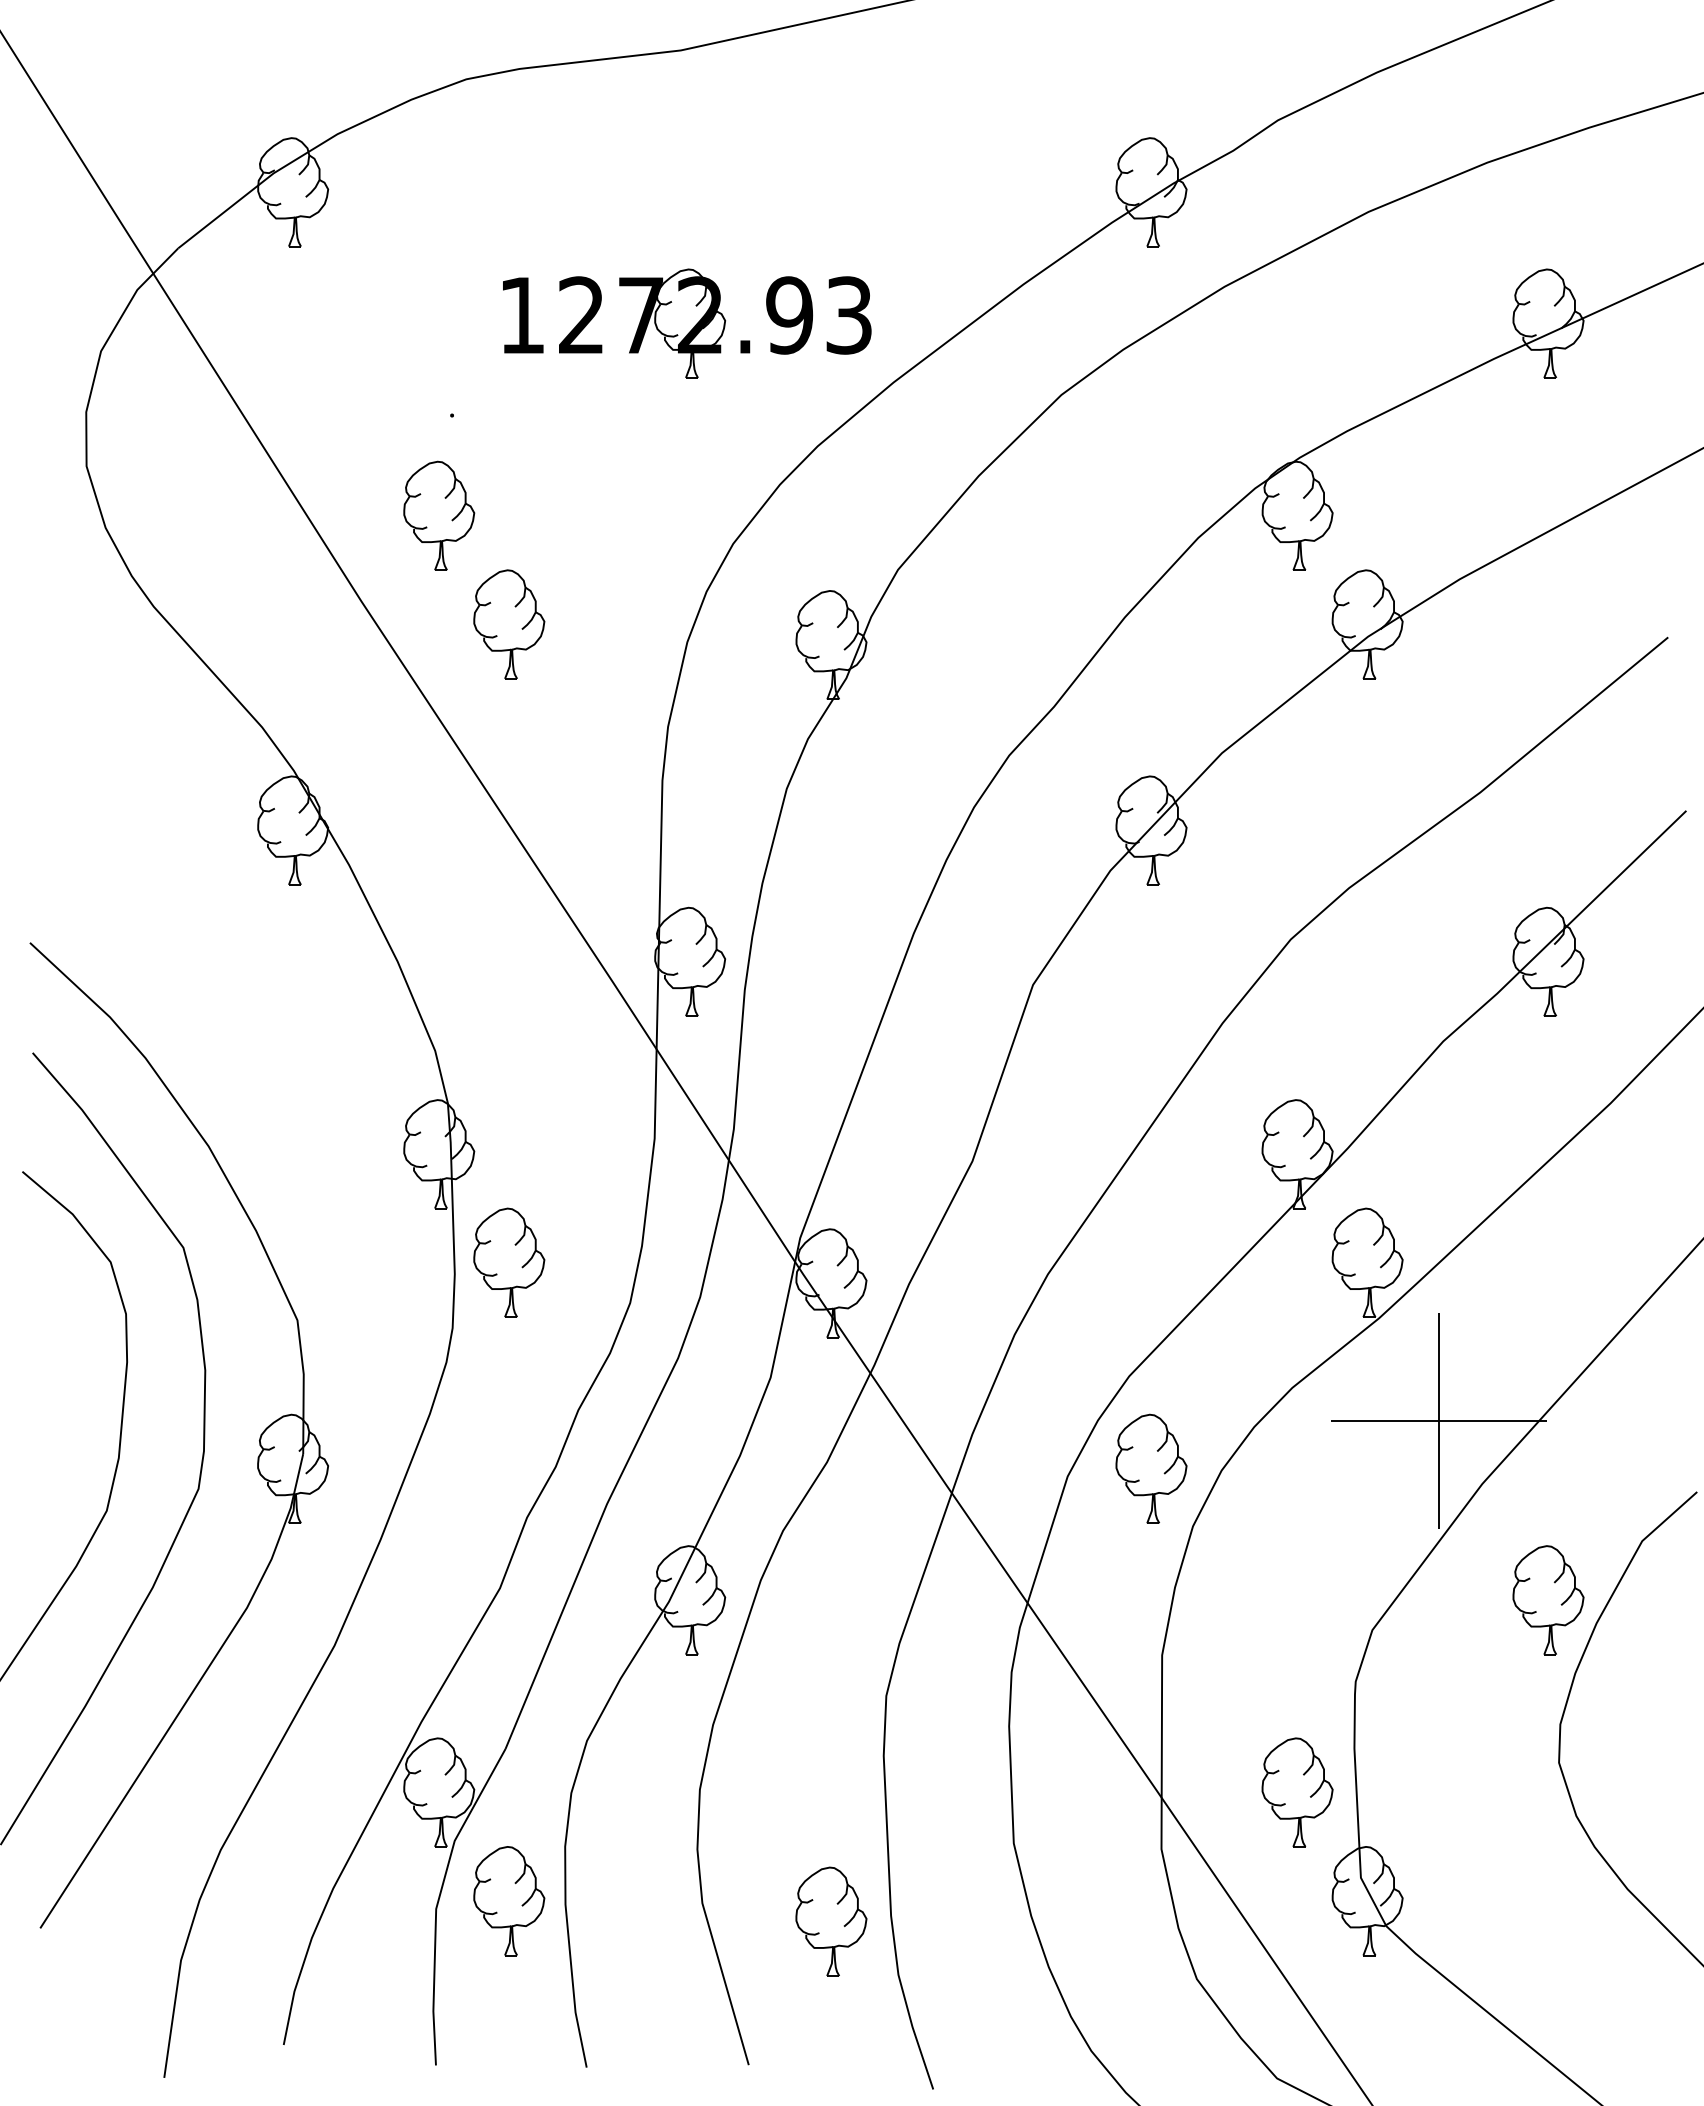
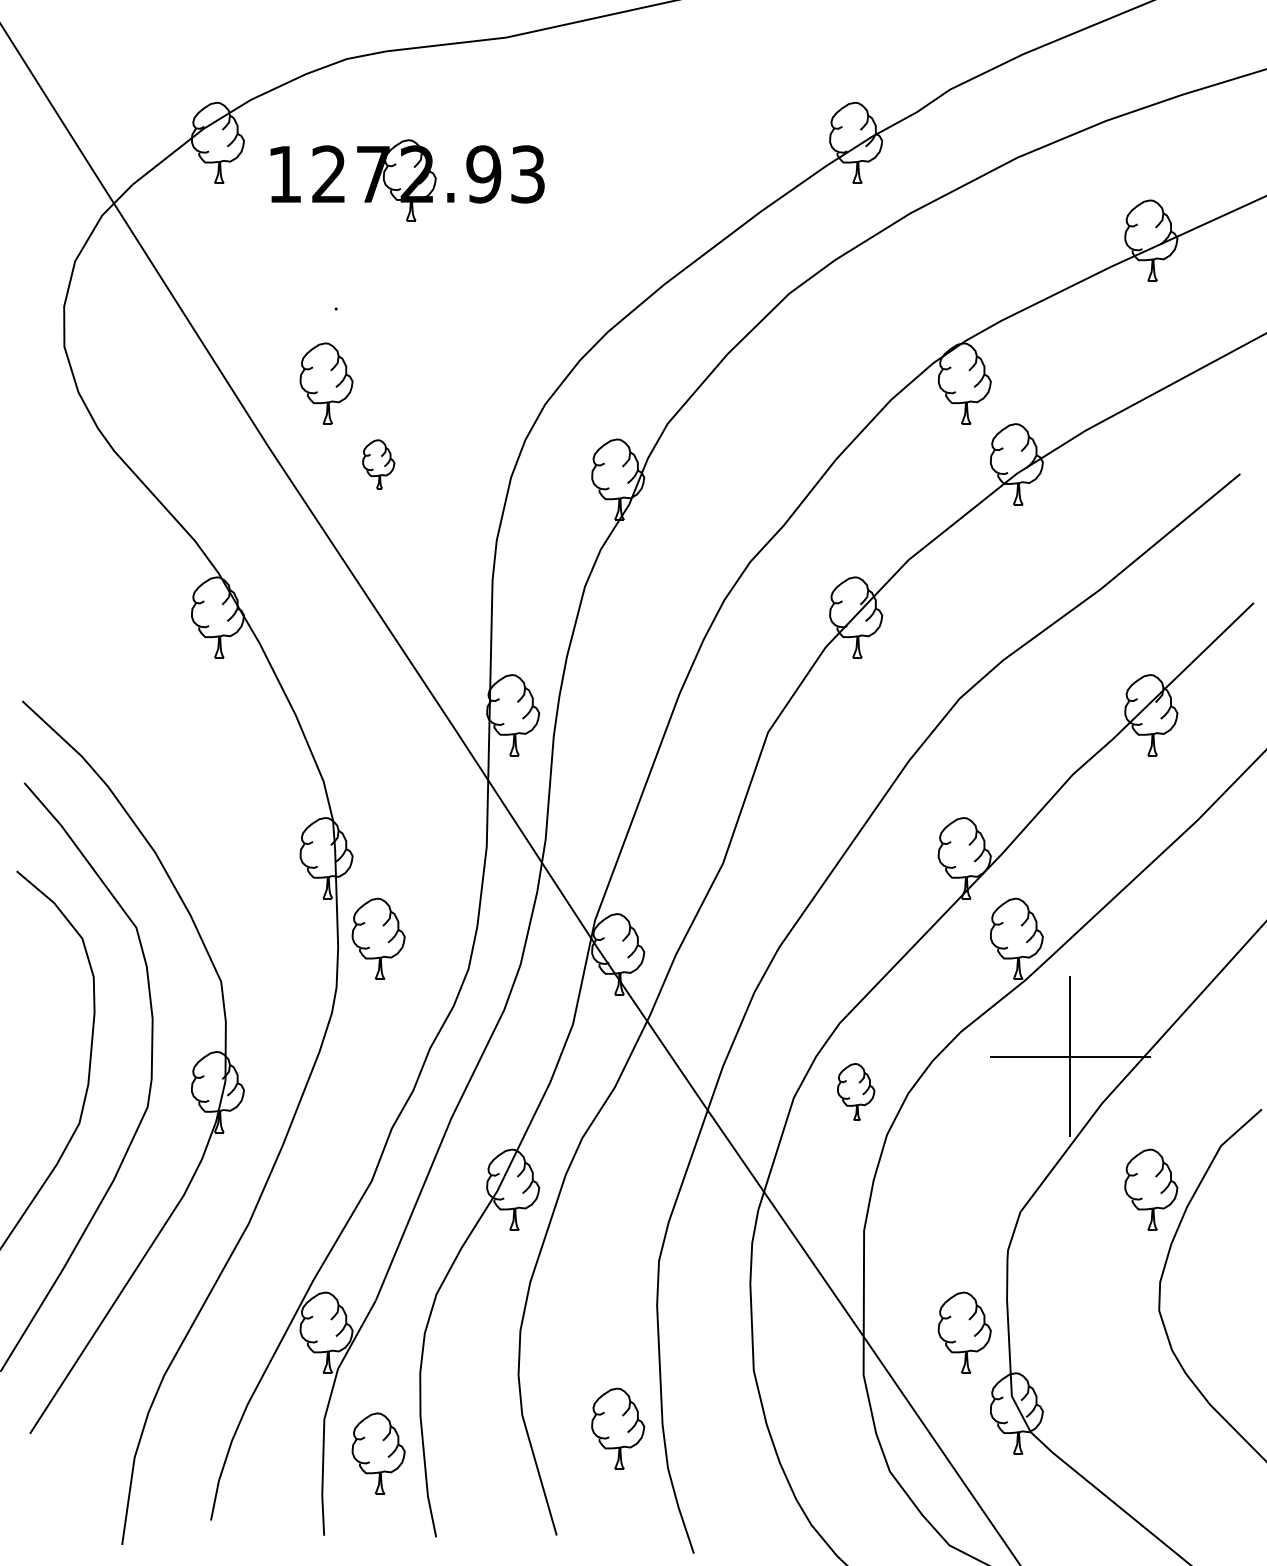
part: (687, 323) -> (407, 180), moved
part: (509, 624) -> (378, 464), size x0.6
part: (1151, 1468) -> (856, 1091), size x0.7
part: (509, 1901) -> (378, 1454), moved

